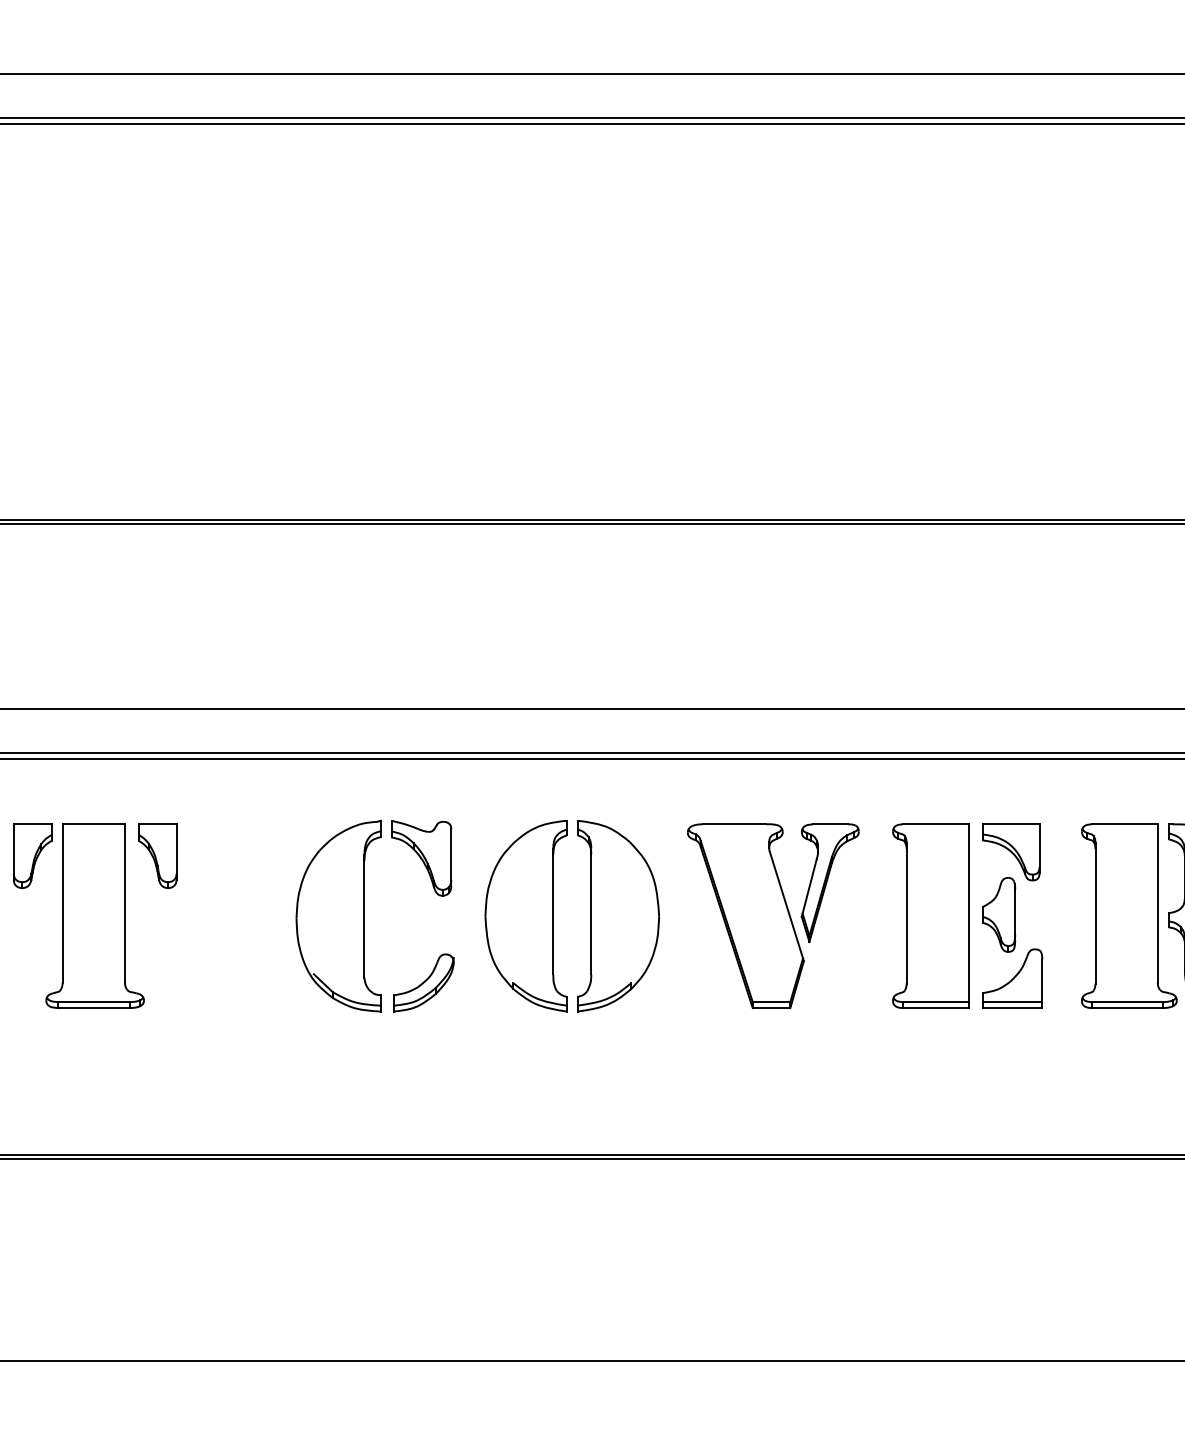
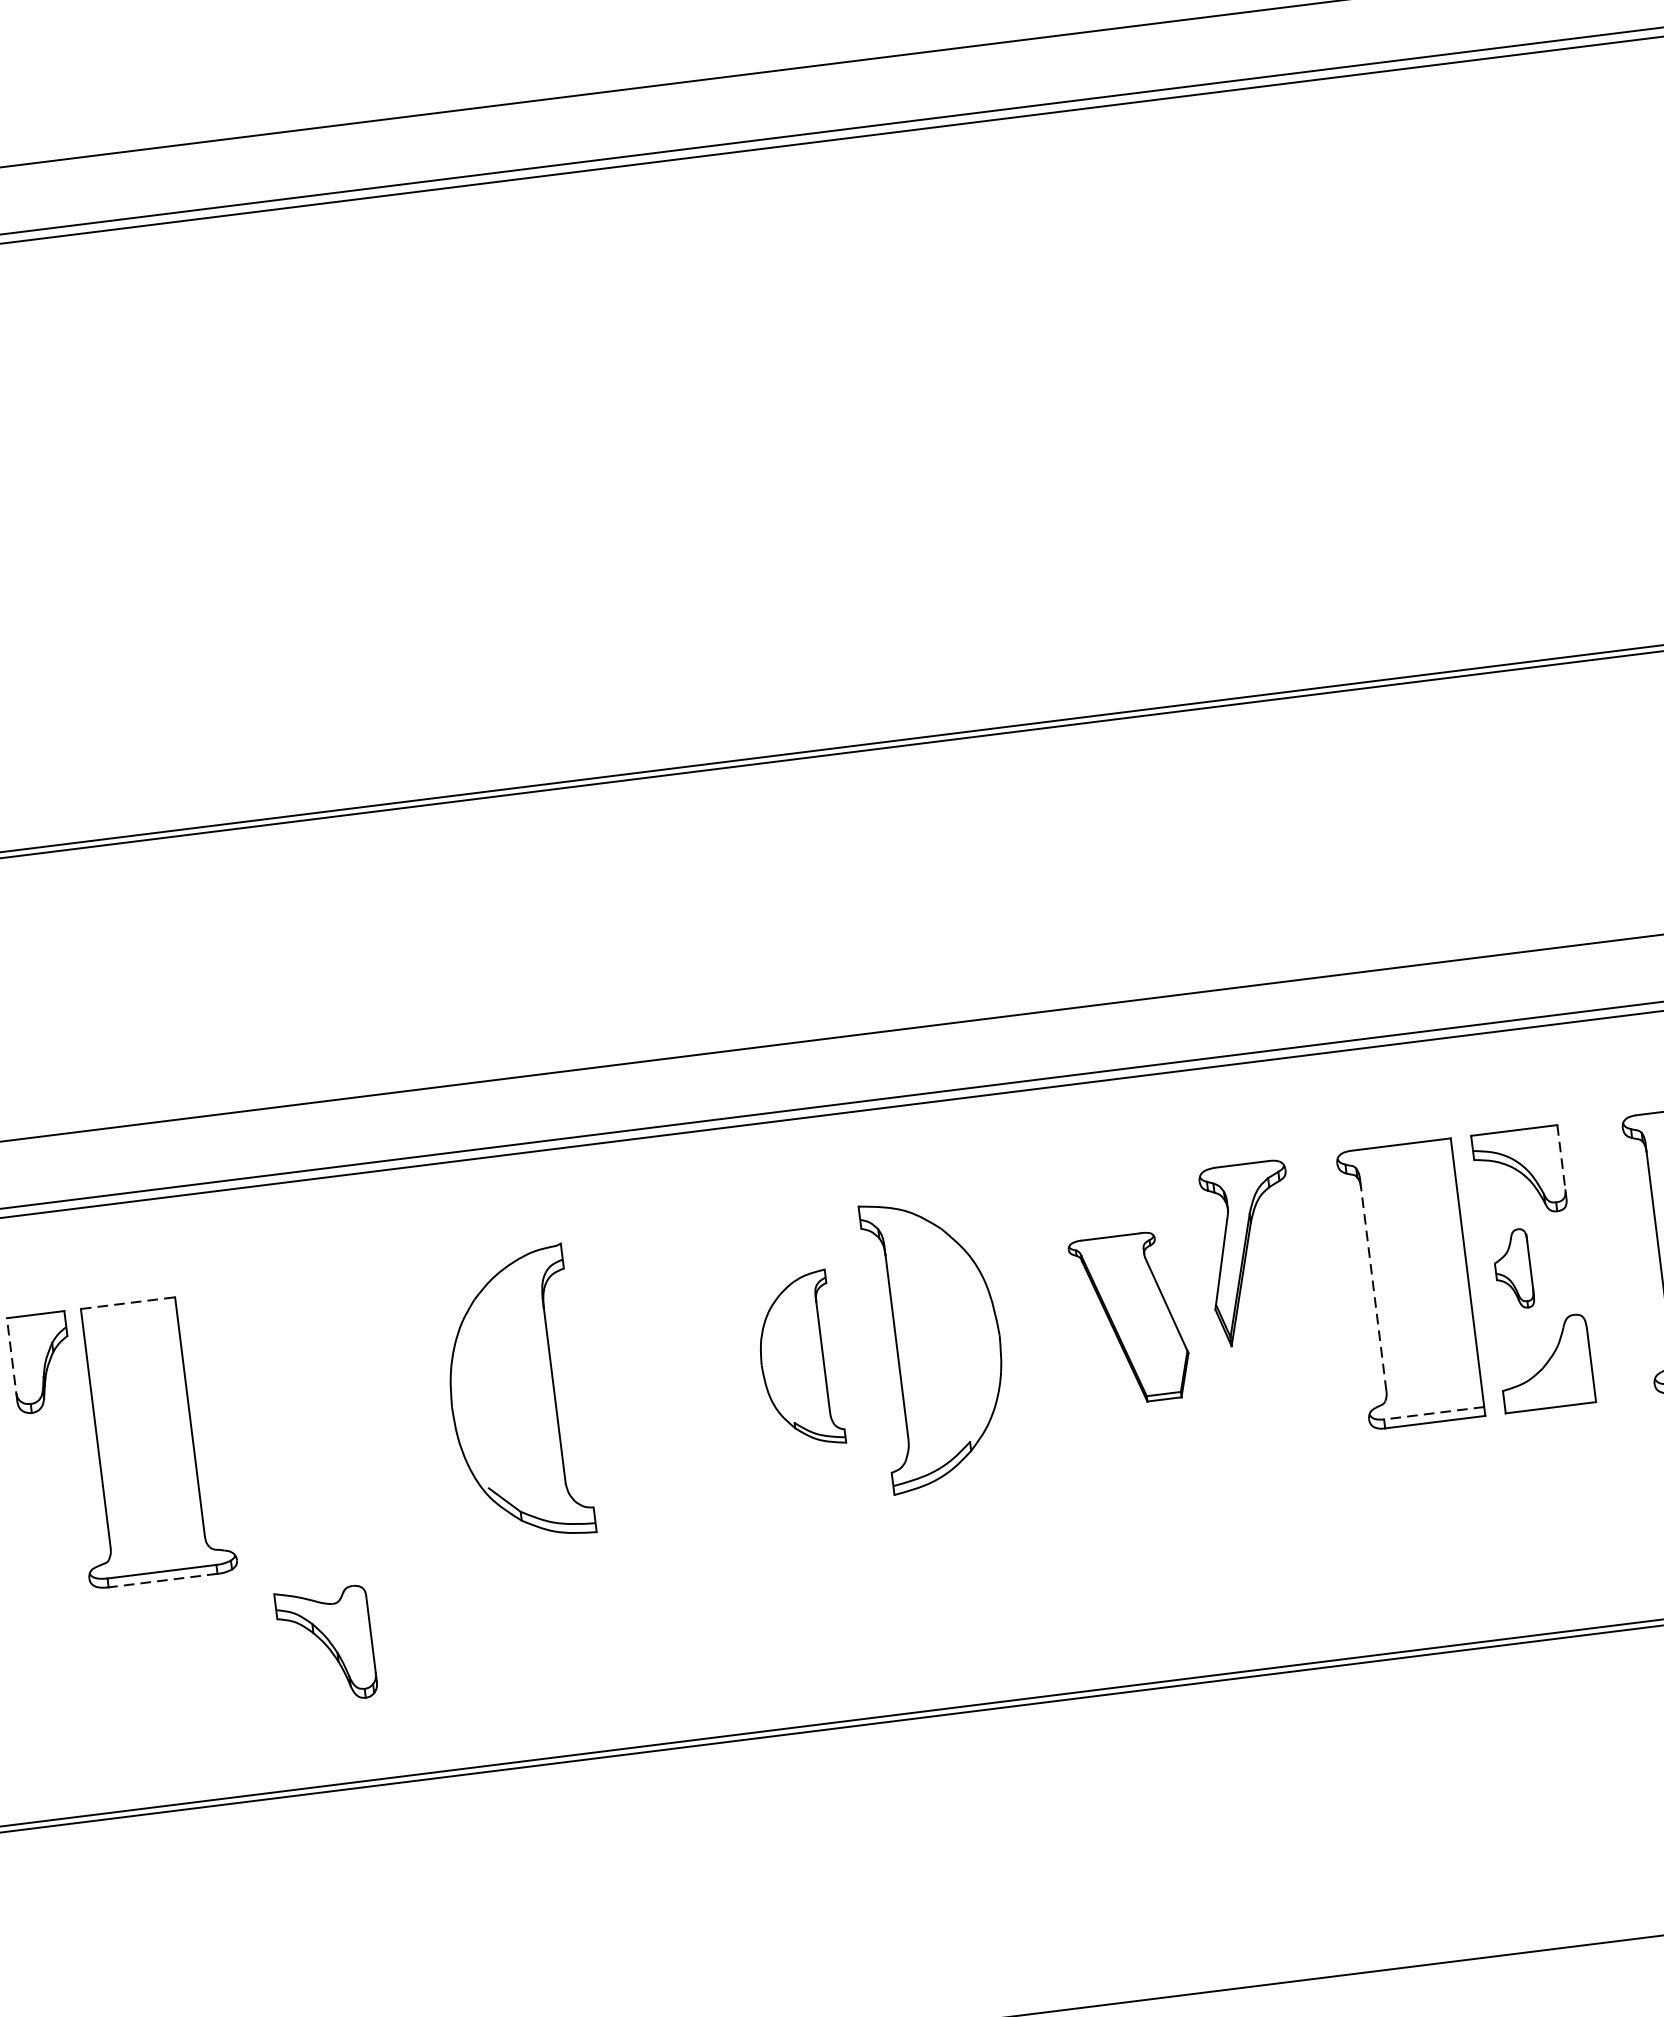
line: (94, 824) -> (129, 1303), solid -> dashed
line: (1039, 849) -> (1562, 1163), solid -> dashed
line: (13, 852) -> (11, 1360), solid -> dashed
part: (157, 855) -> (230, 1338), removed
part: (421, 858) -> (326, 1645), moved
part: (999, 914) -> (1513, 1268), size x0.7
part: (745, 915) -> (1130, 1318), size x0.6
line: (906, 915) -> (1373, 1287), solid -> dashed
part: (525, 916) -> (797, 1361), size x0.6
part: (423, 982) -> (656, 1480), removed
line: (935, 1002) -> (1433, 1413), solid -> dashed
line: (1012, 1002) -> (1550, 1399), removed
line: (93, 1007) -> (161, 1580), solid -> dashed

